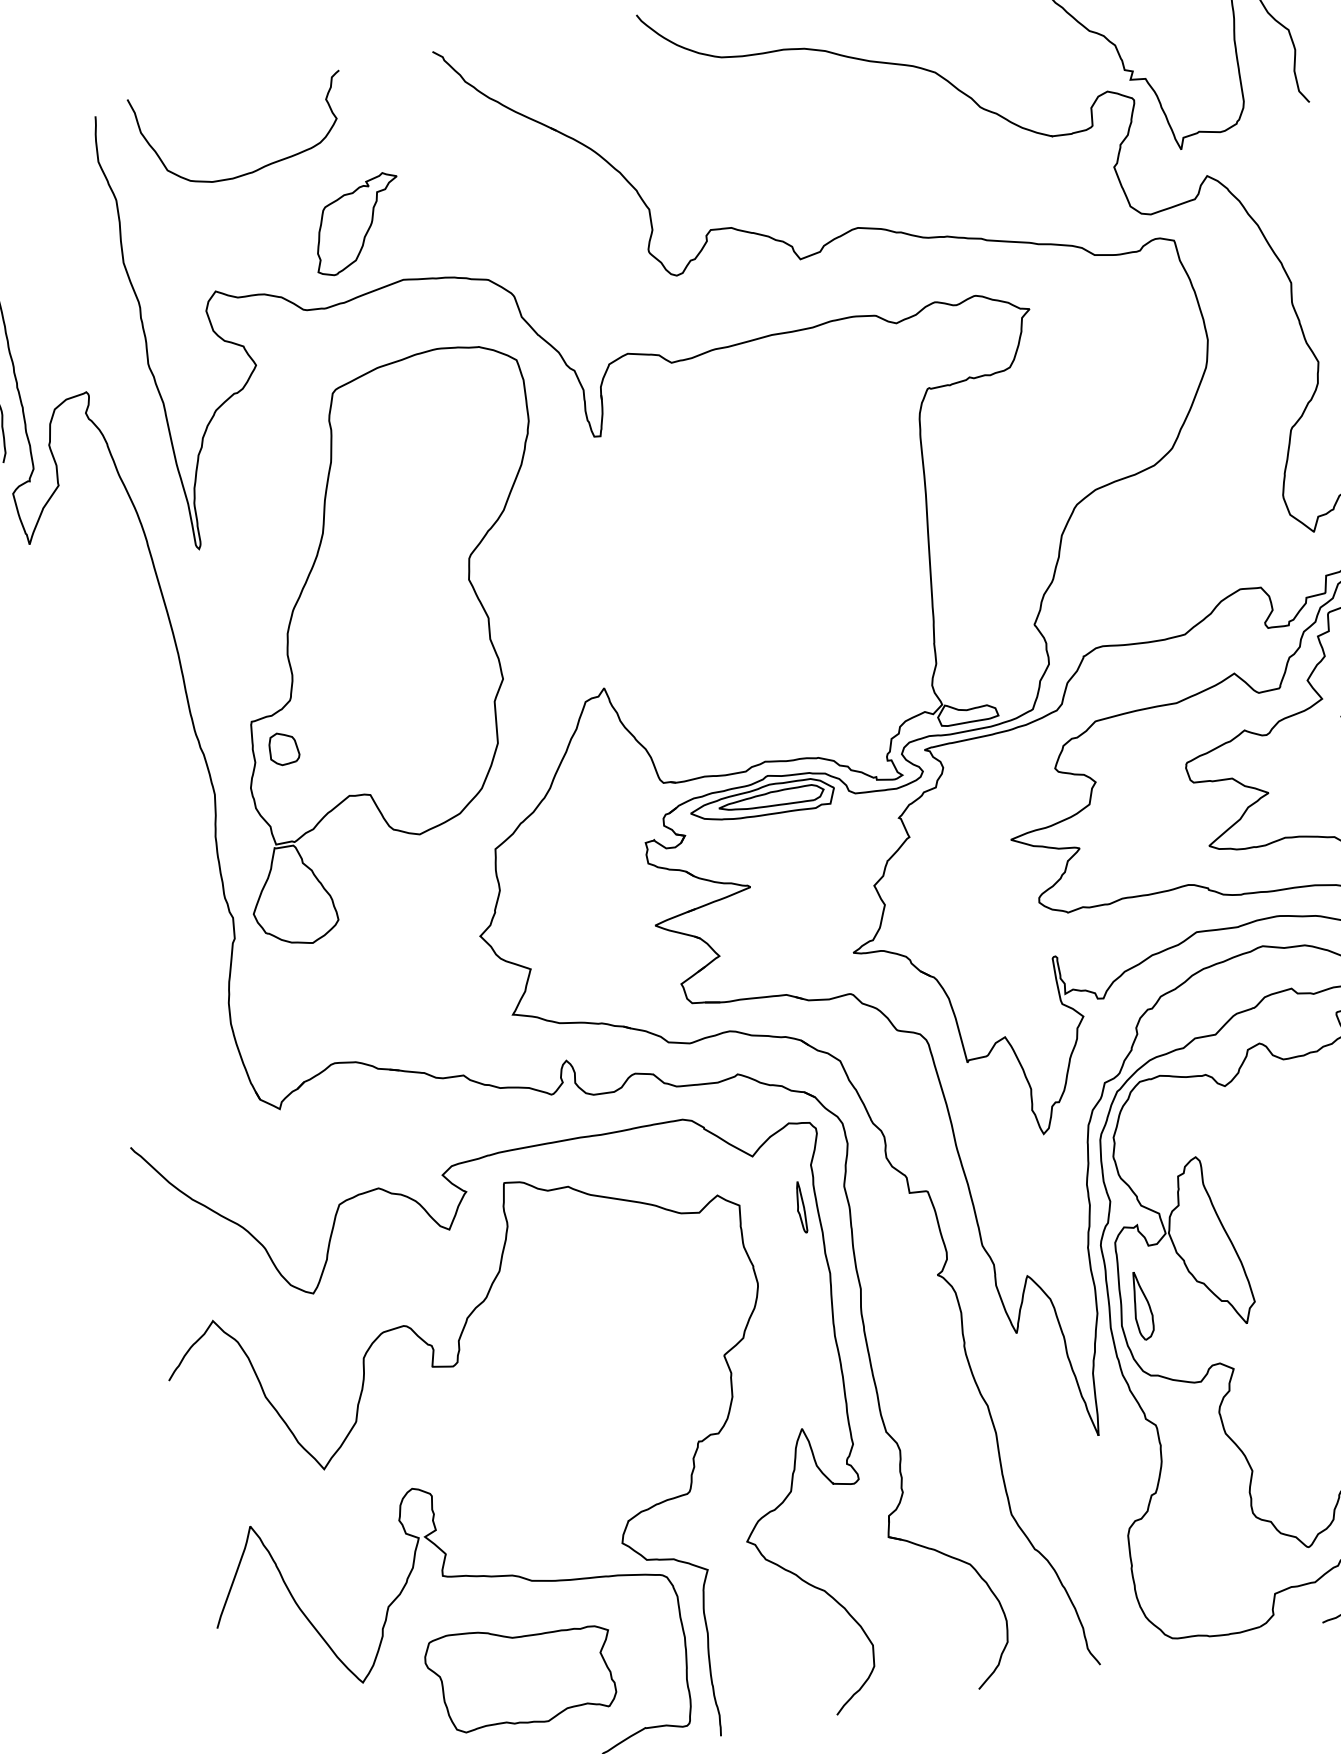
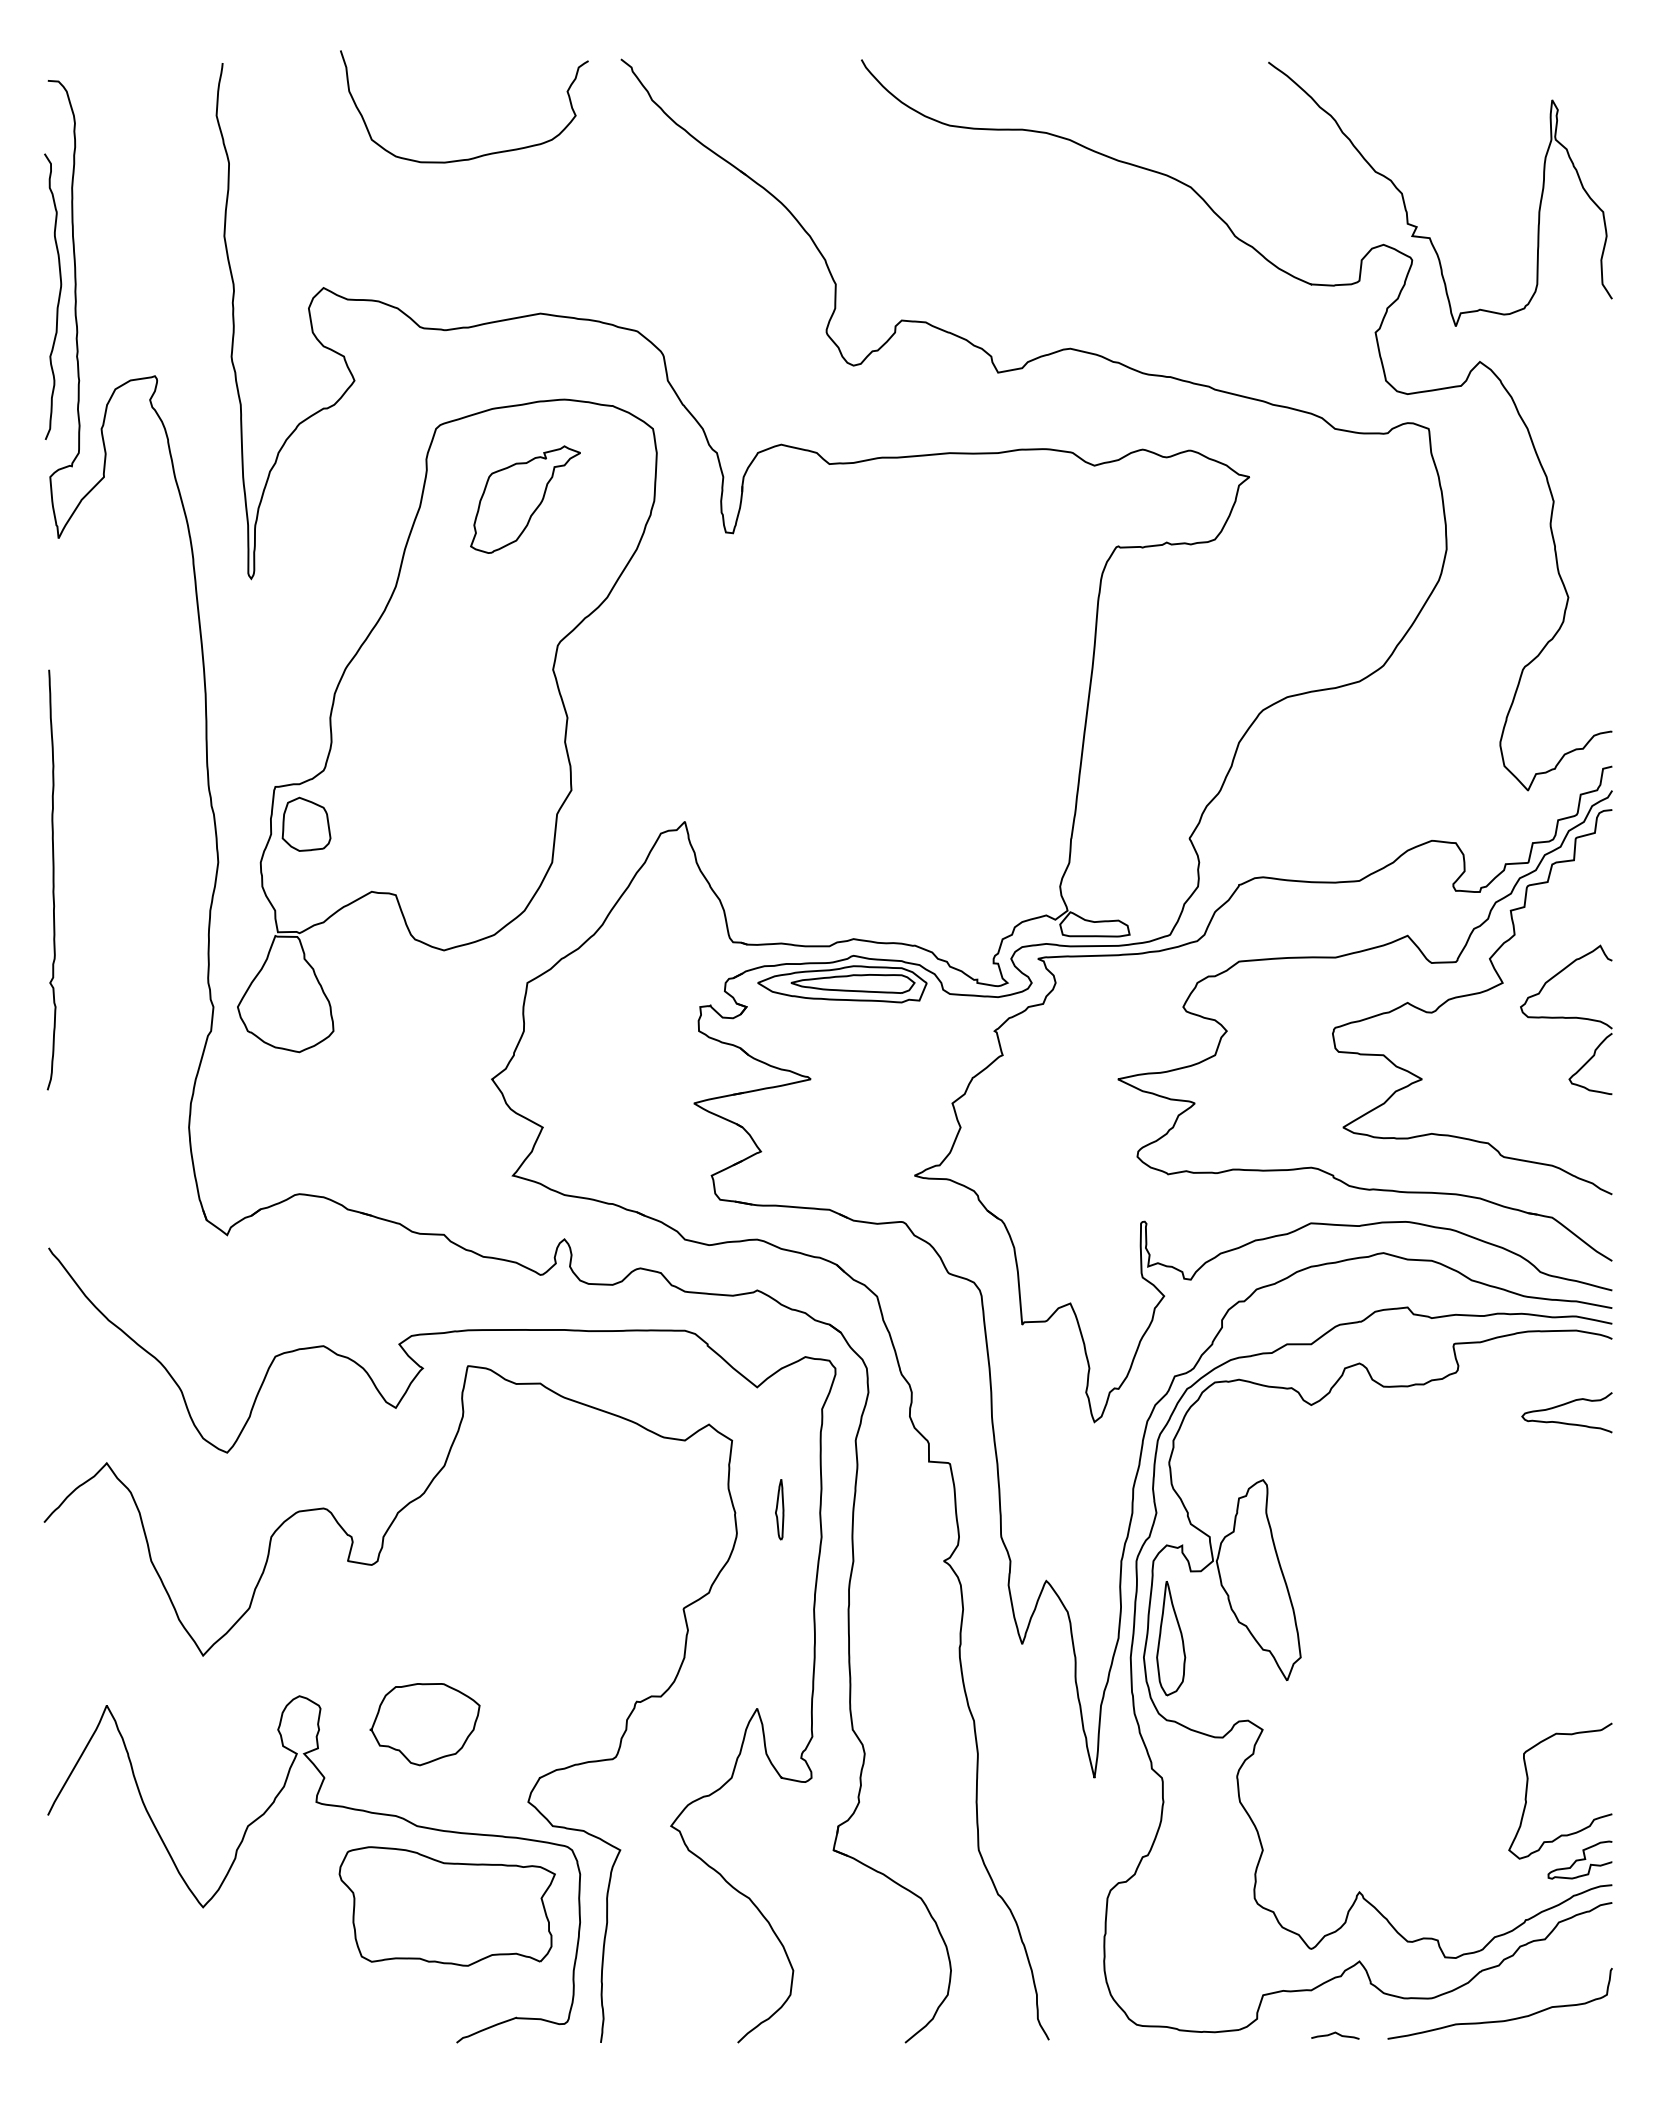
curve: (258, 168) -> (475, 156), moved
part: (357, 224) -> (525, 499), moved
part: (283, 748) -> (306, 823), size x1.43
curve: (76, 834) -> (52, 879), added
part: (800, 1207) -> (779, 1509), moved
part: (1142, 1305) -> (1171, 1638), size x1.43
part: (522, 1493) -> (424, 1724), added
part: (521, 1674) -> (446, 1906), moved

